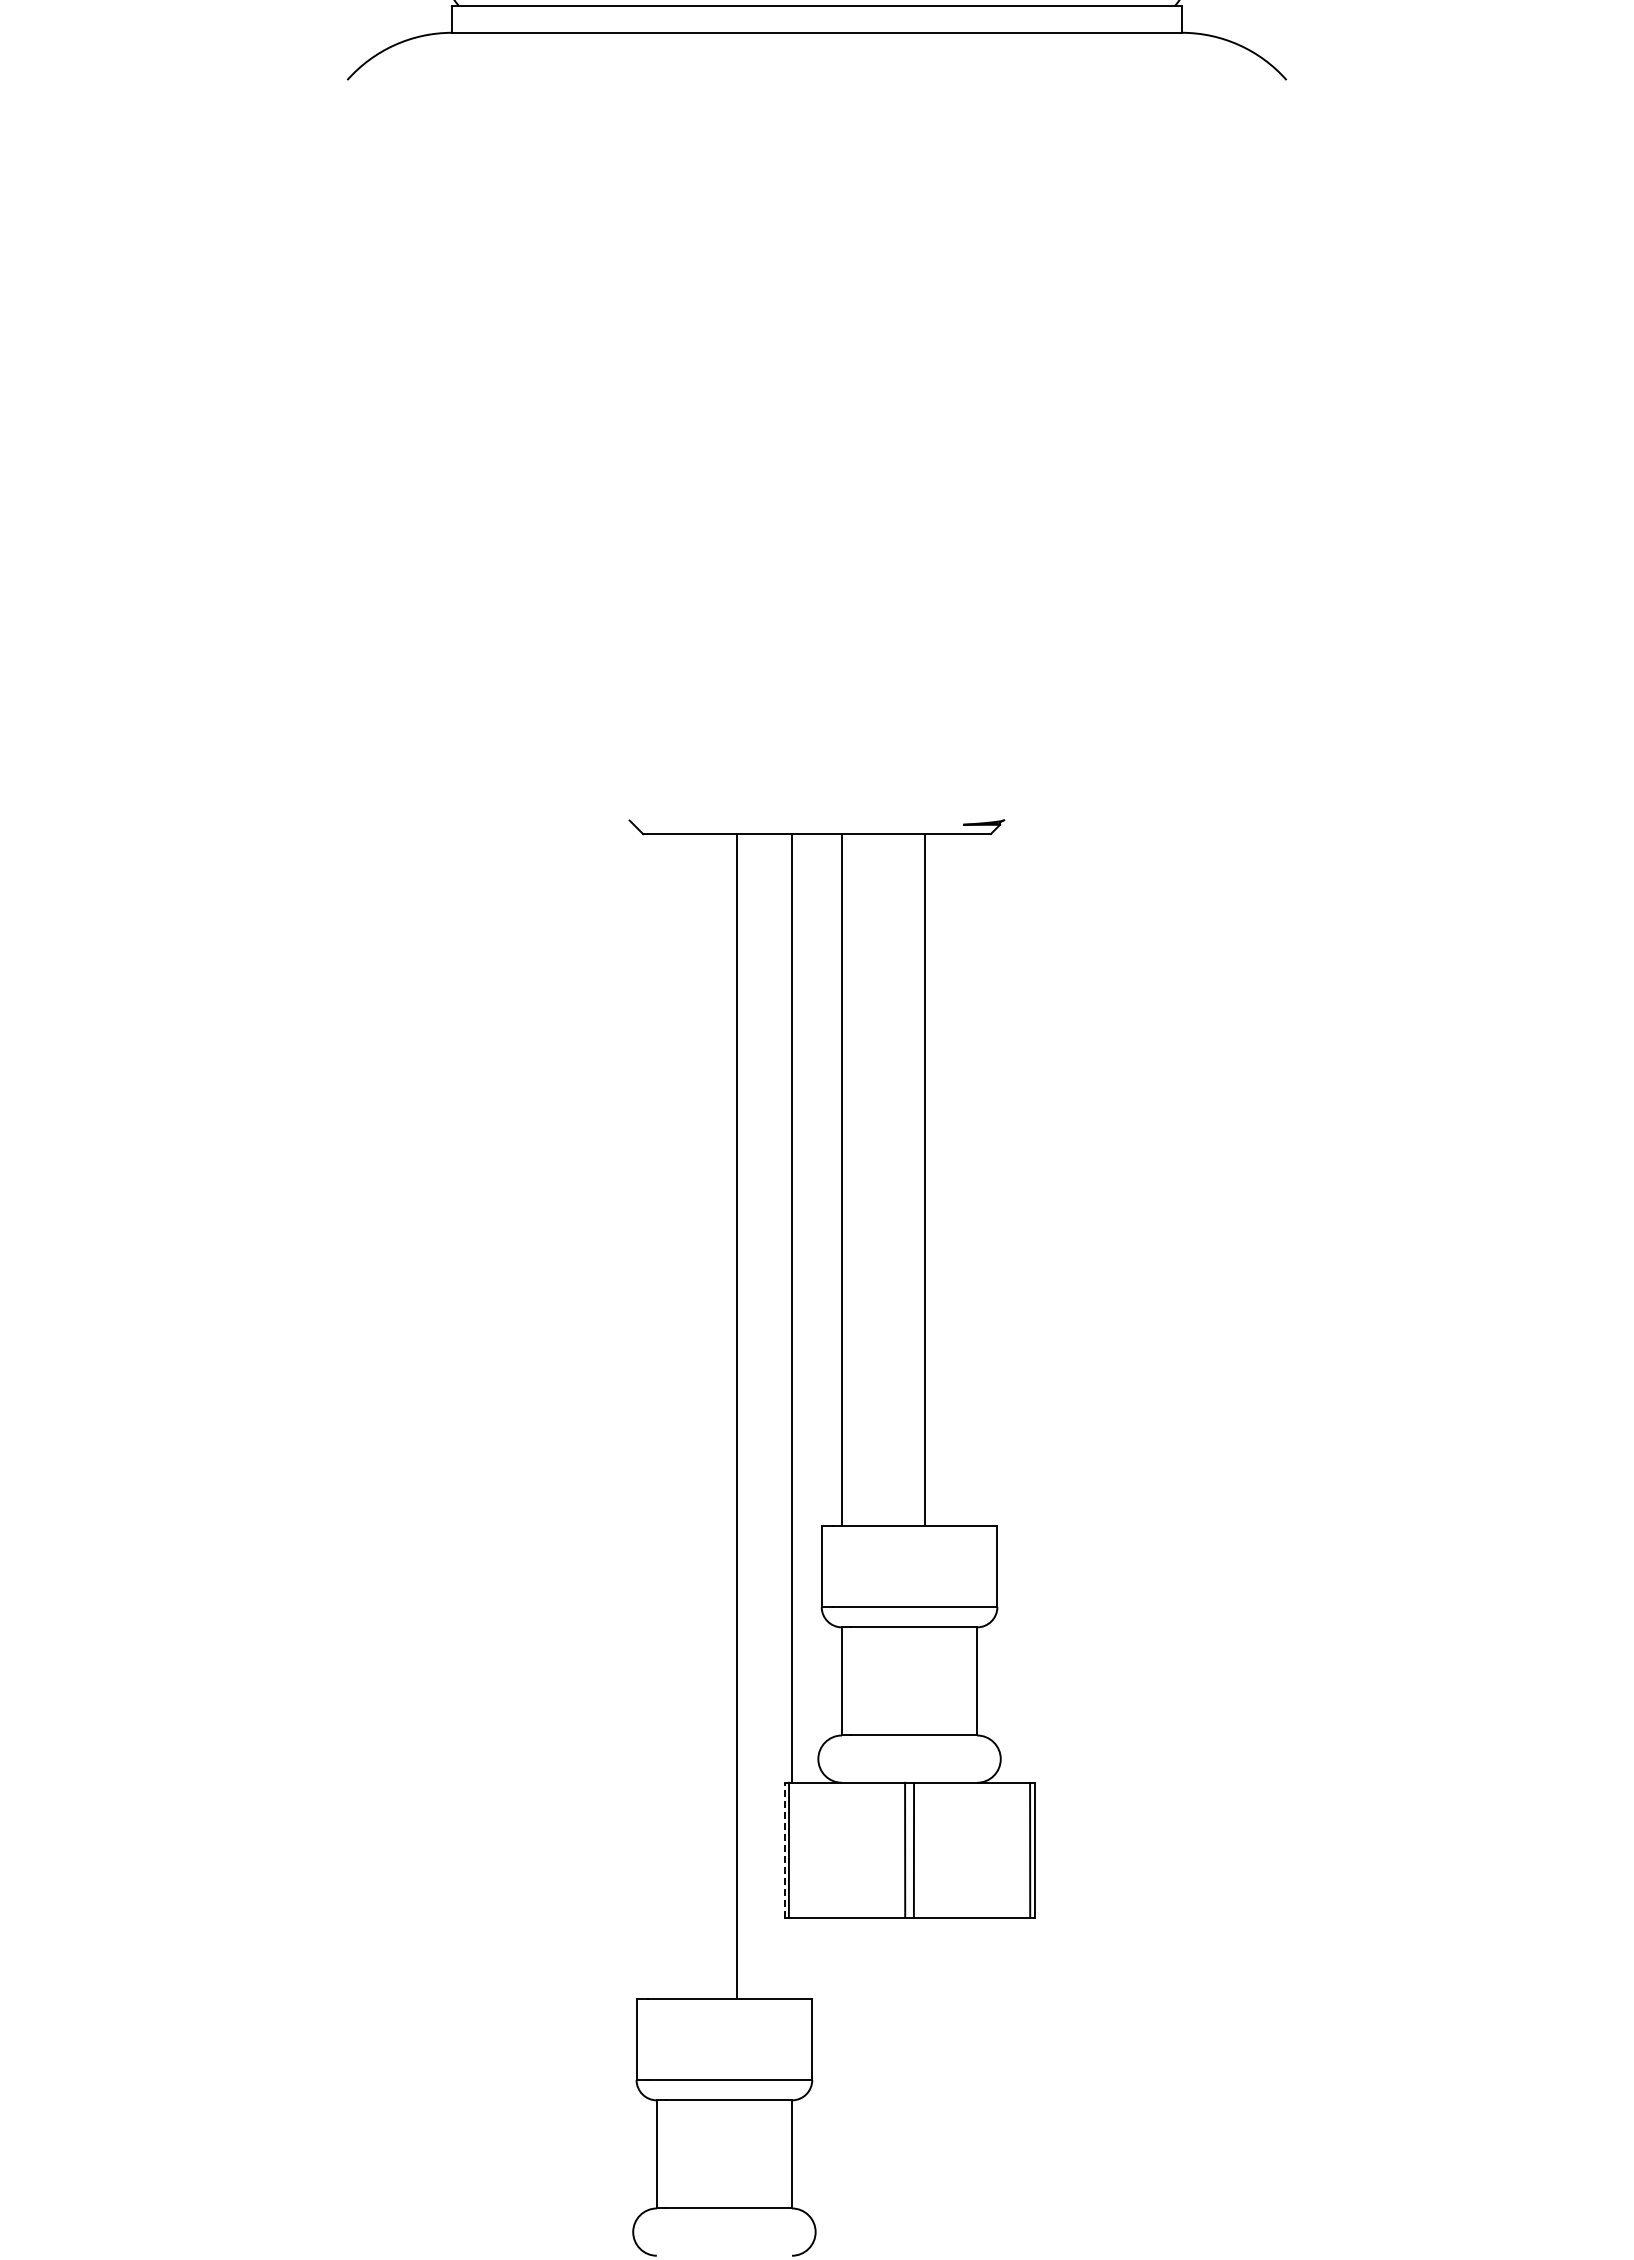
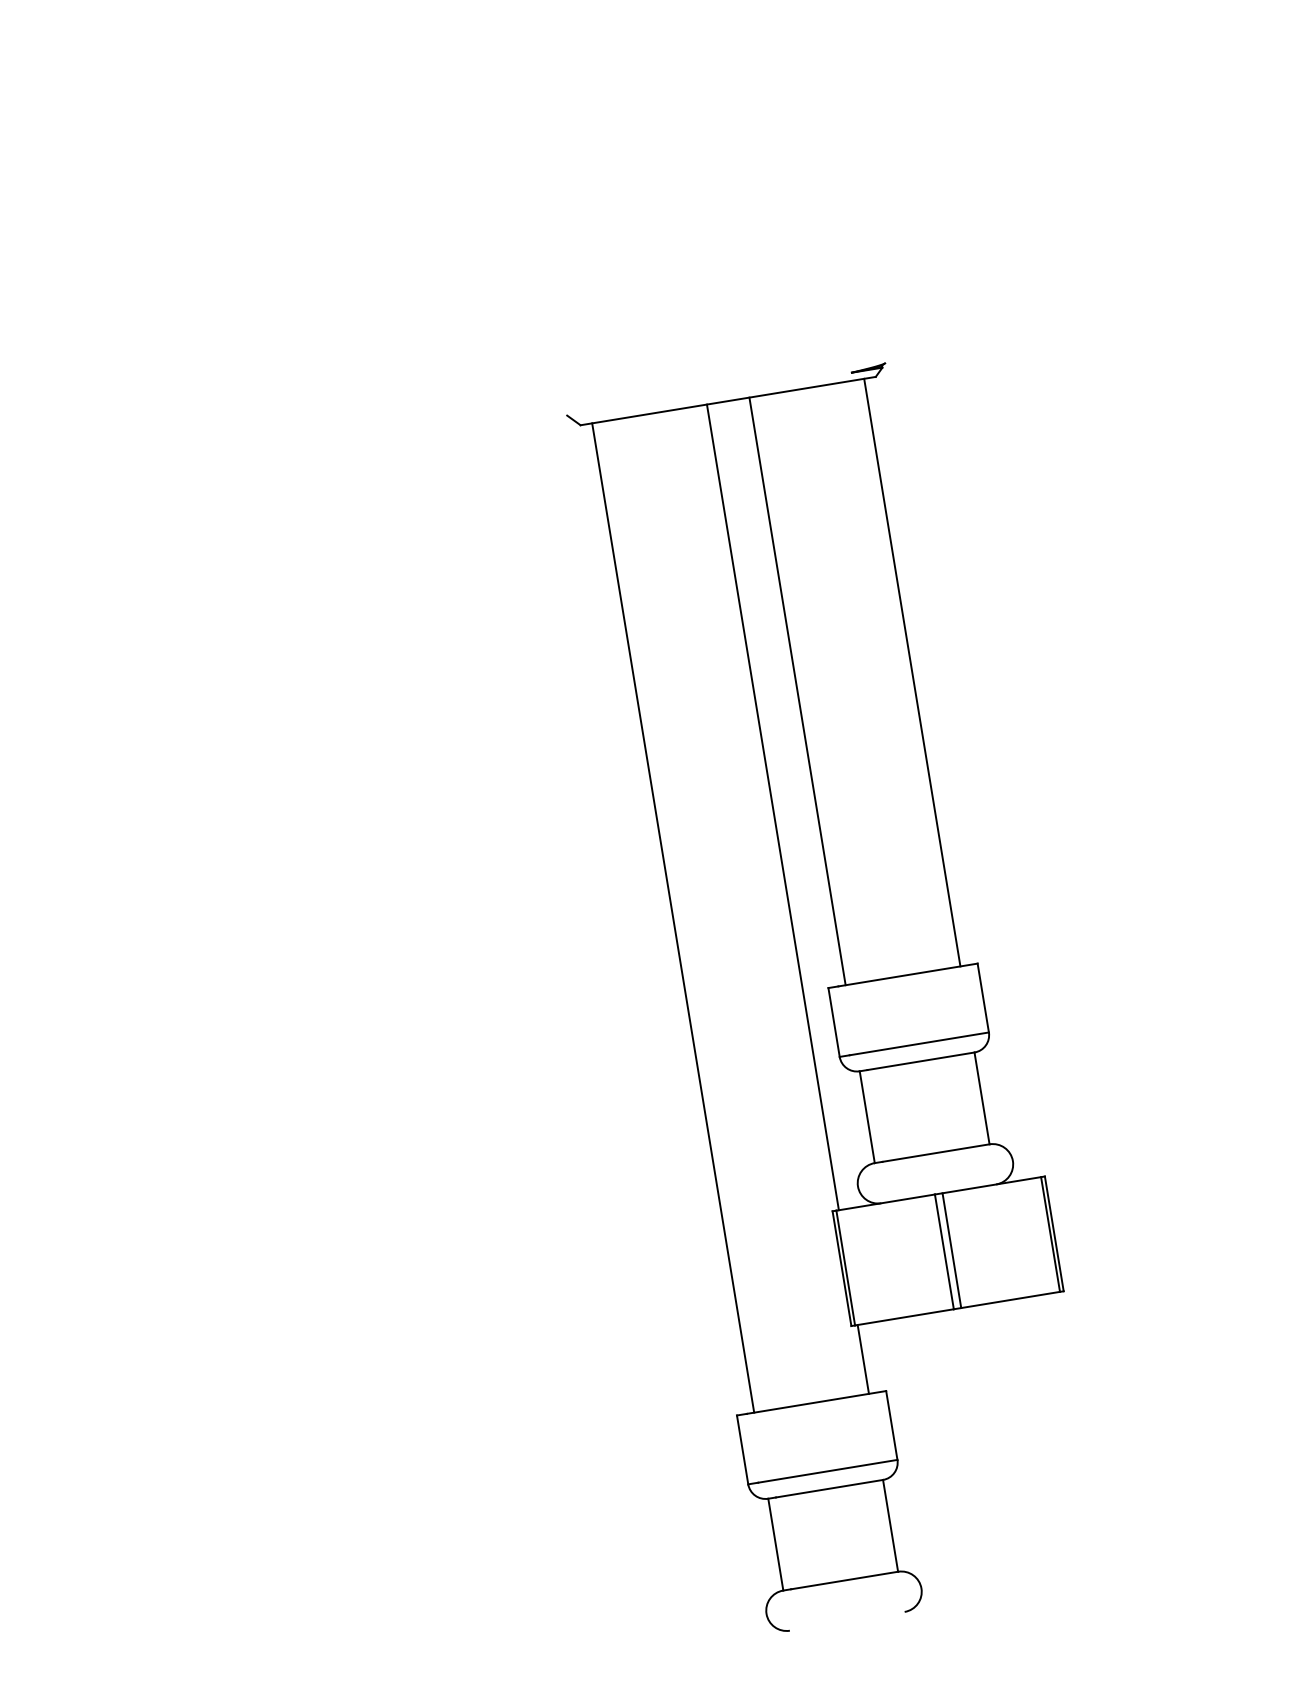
line: (925, 1180) -> (912, 672), moved
line: (736, 1416) -> (672, 917), moved
line: (784, 1850) -> (841, 1268), dashed -> solid
line: (792, 1958) -> (863, 1359), added

